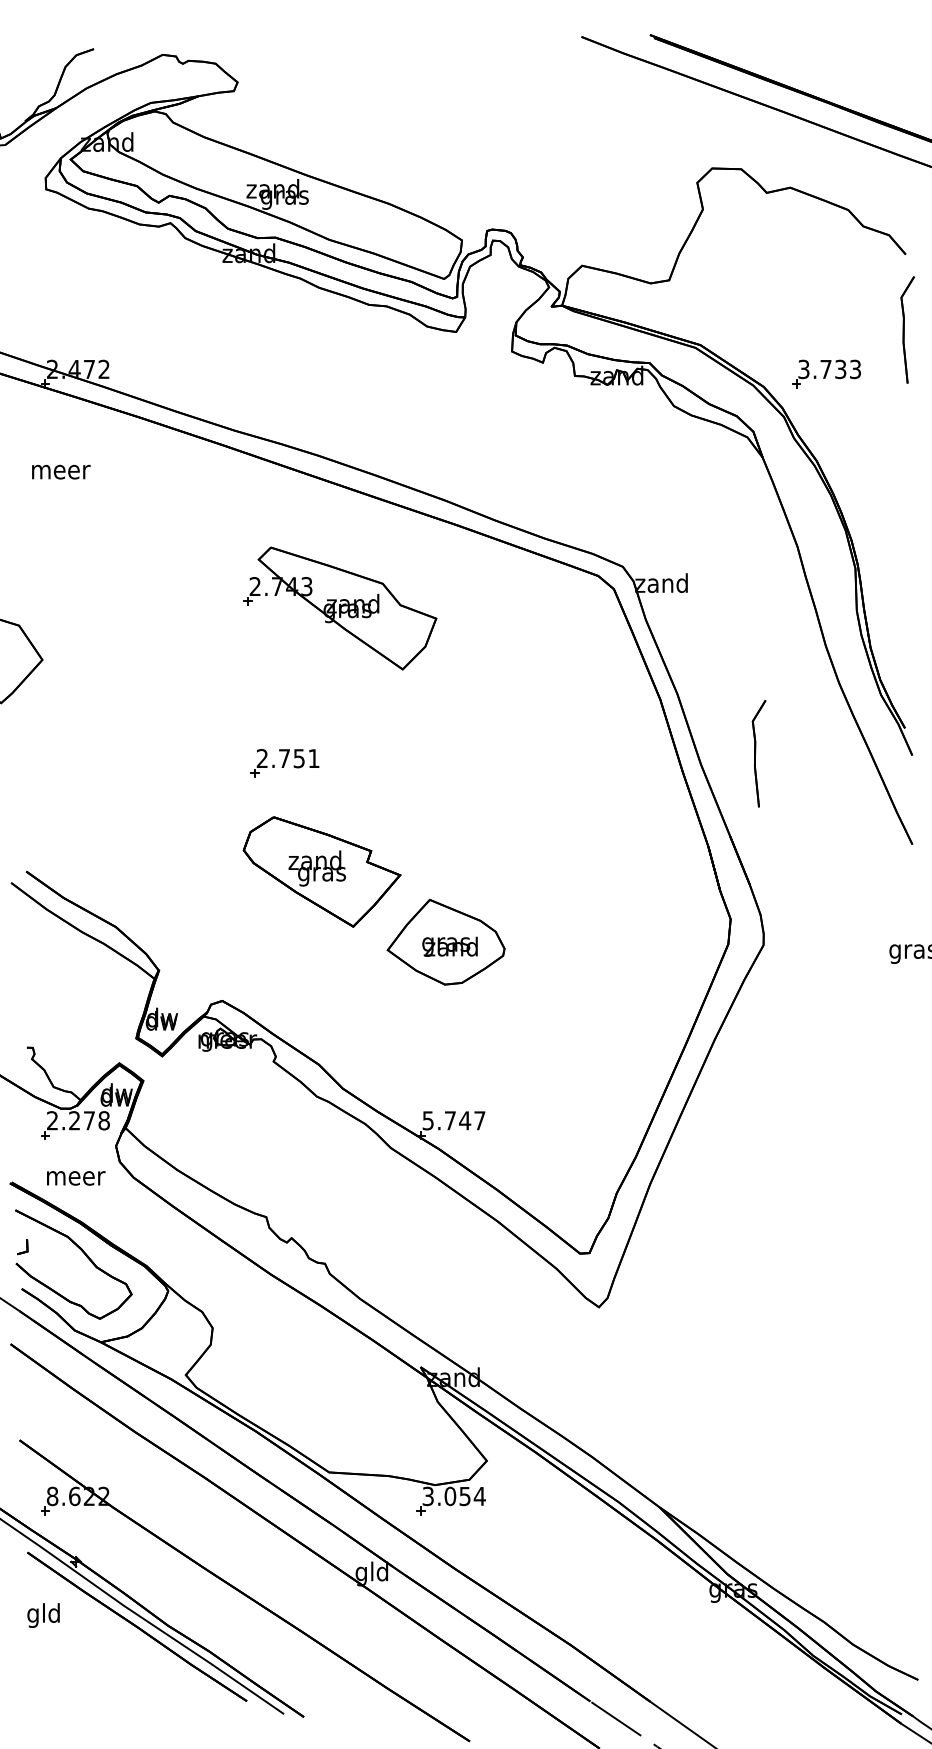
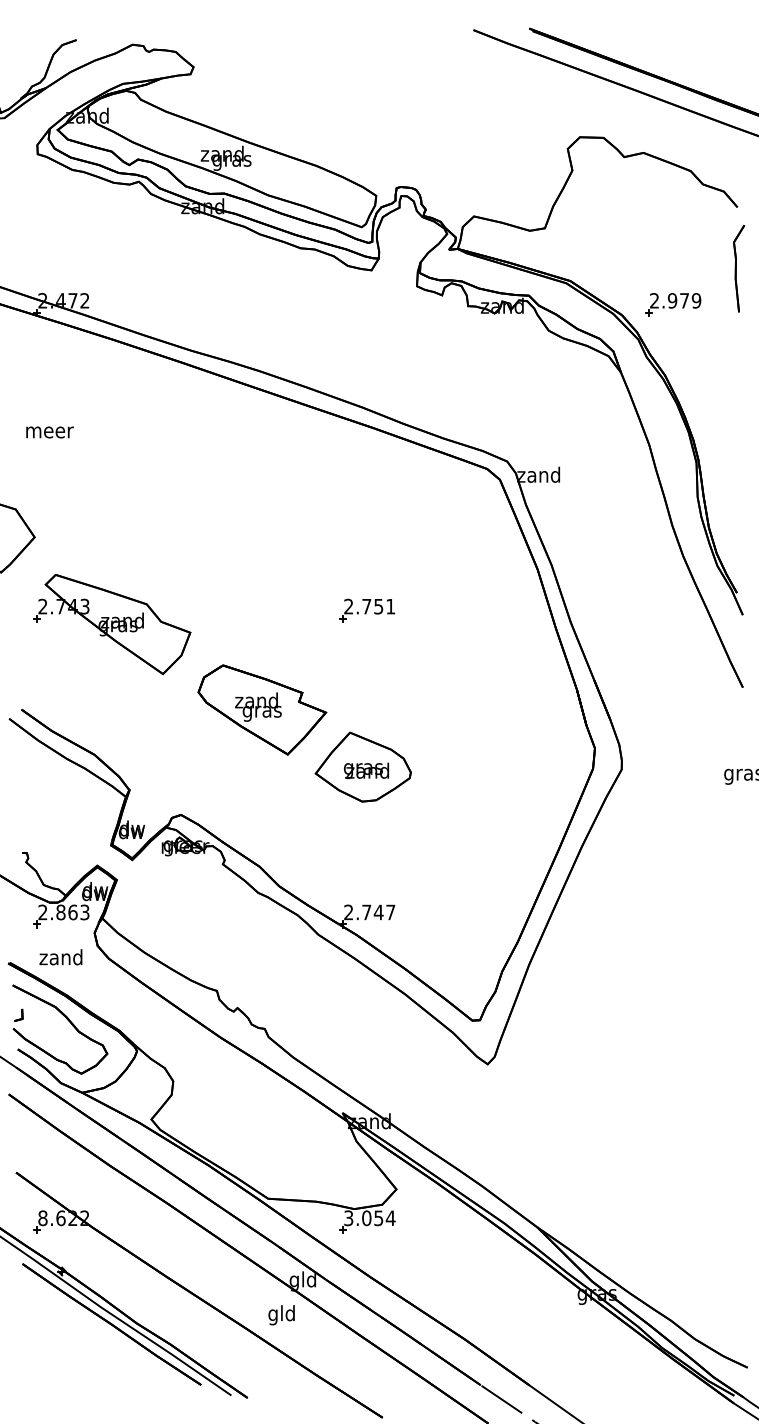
text: (829, 369) -> (675, 300), 3.733 -> 2.979
text: (60, 472) -> (49, 432), moved
part: (340, 608) -> (112, 624), moved
part: (759, 753) -> (618, 613), removed
part: (284, 763) -> (366, 610), moved
text: (88, 1120) -> (72, 912), 2.278 -> 2.863
text: (427, 1120) -> (348, 912), 5.747 -> 2.747
text: (75, 1176) -> (61, 957), meer -> zand
text: (43, 1615) -> (281, 1315), moved

